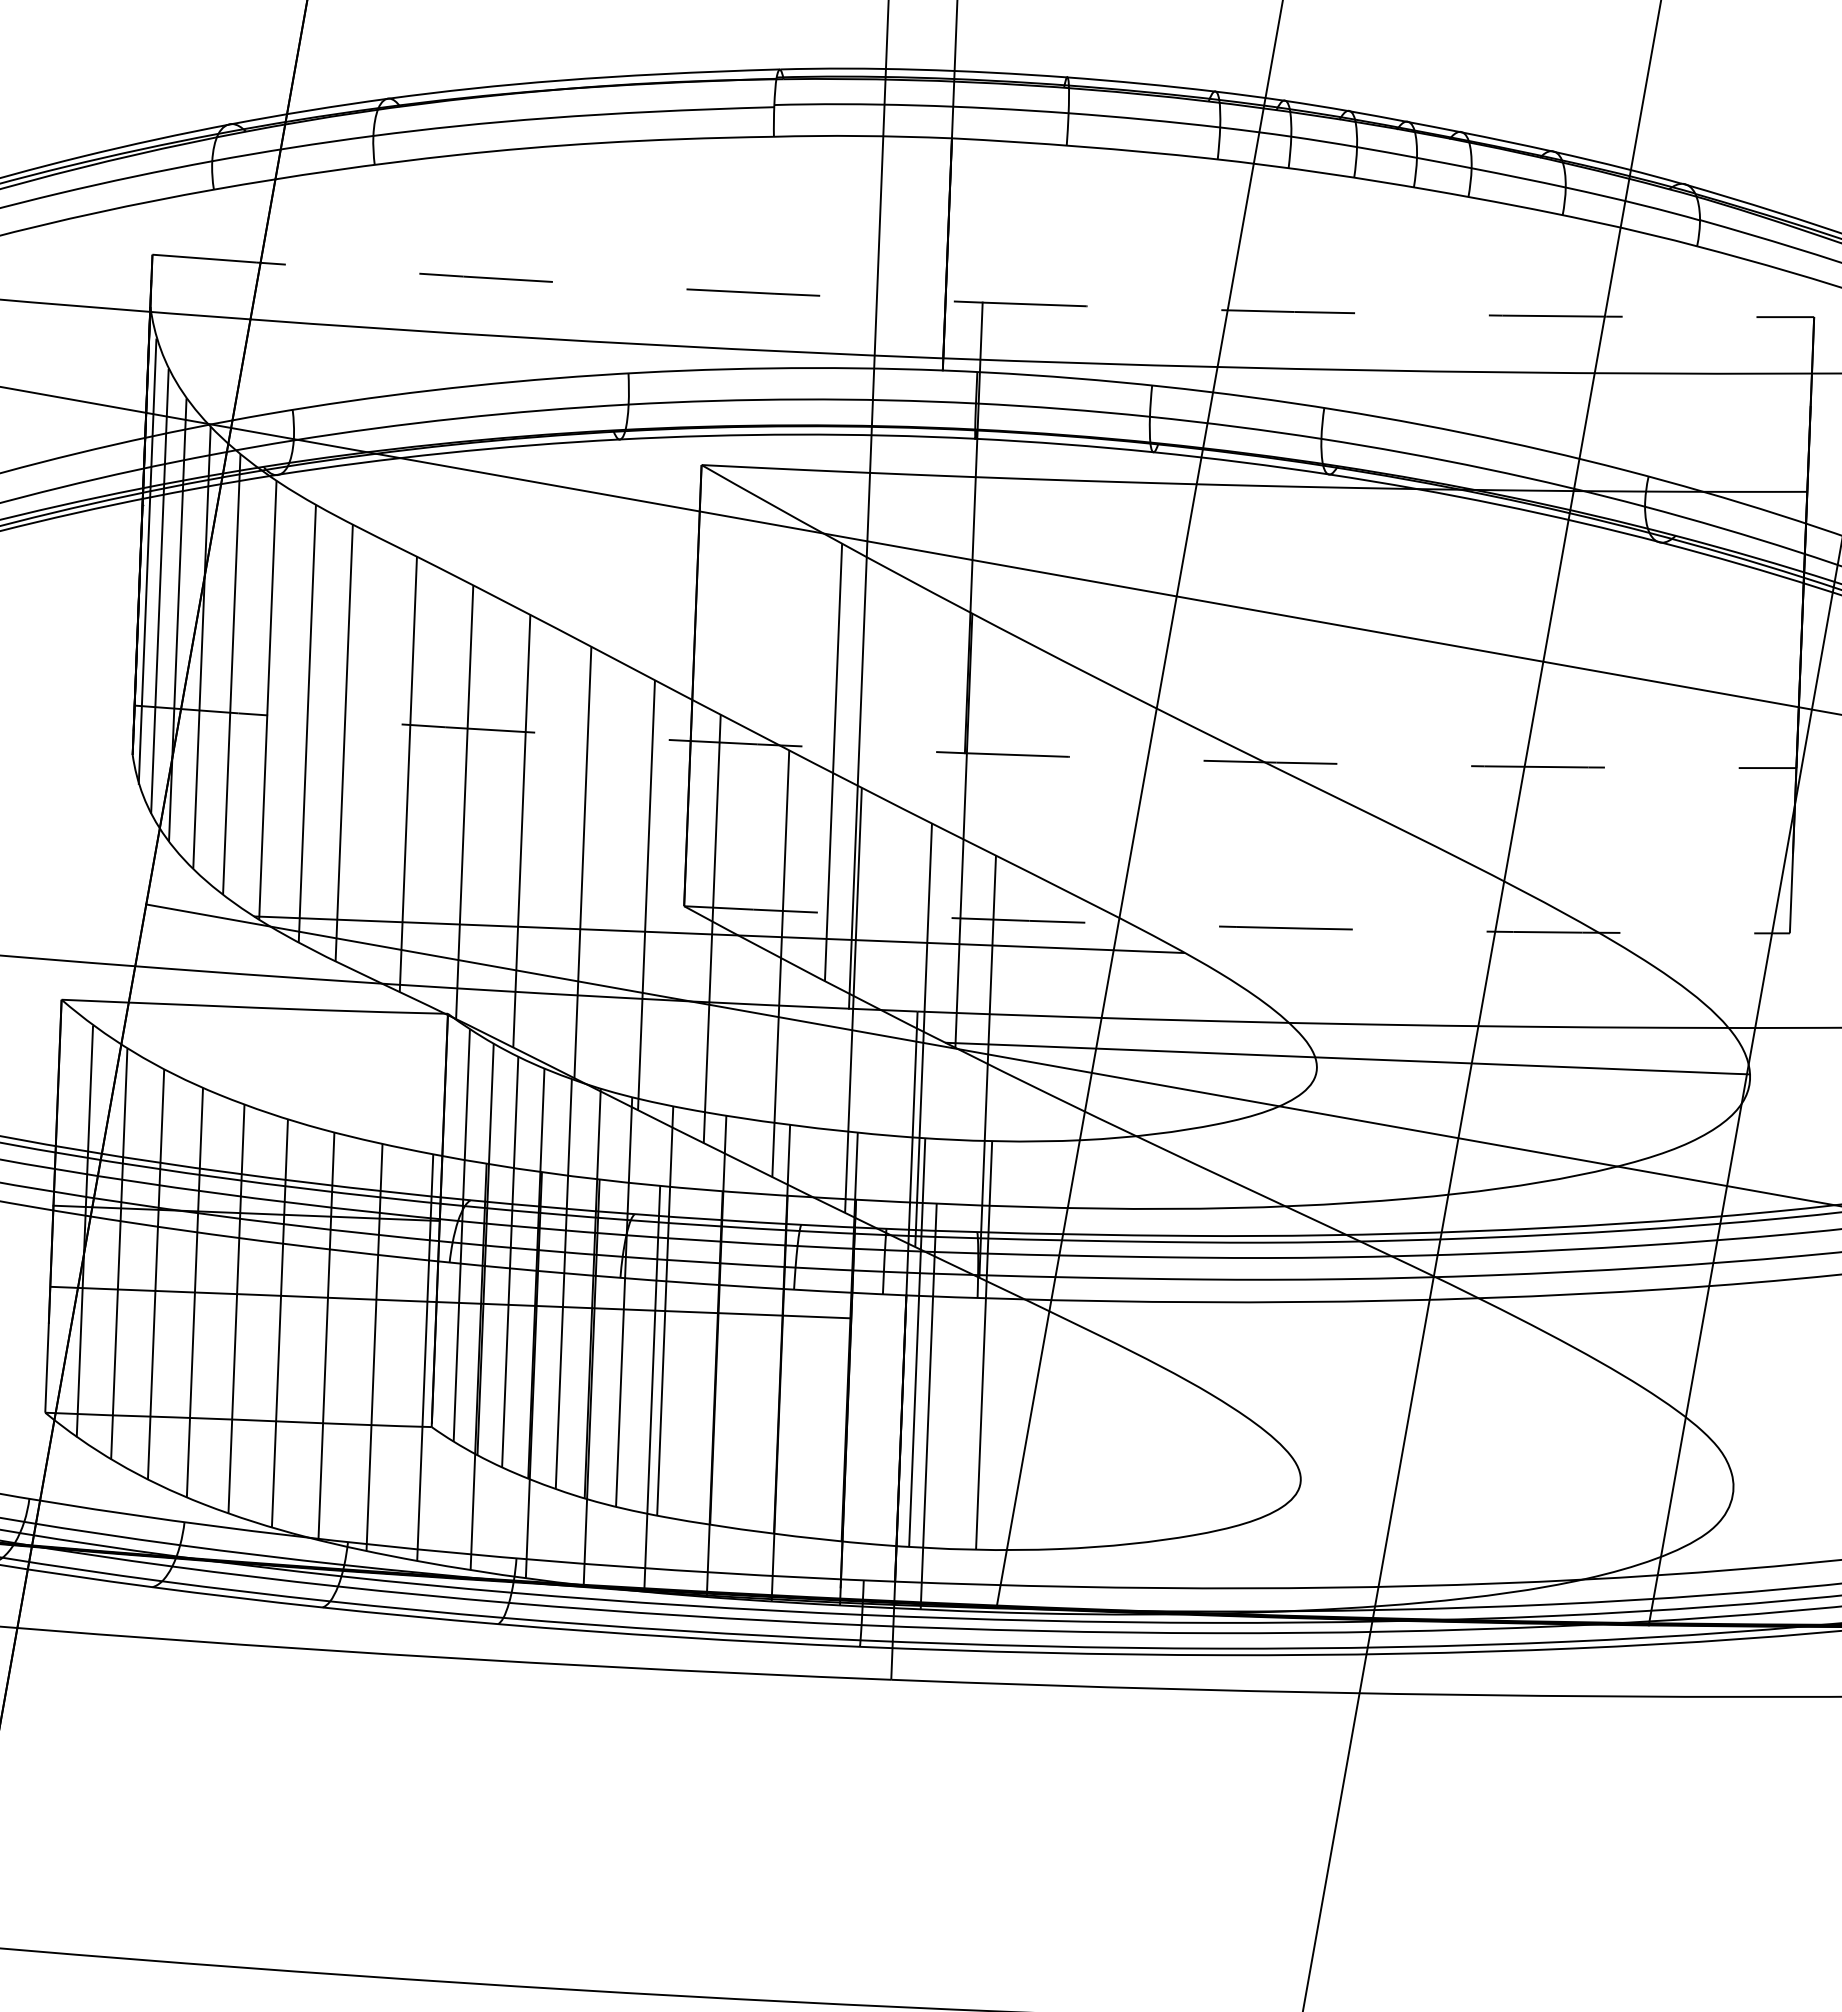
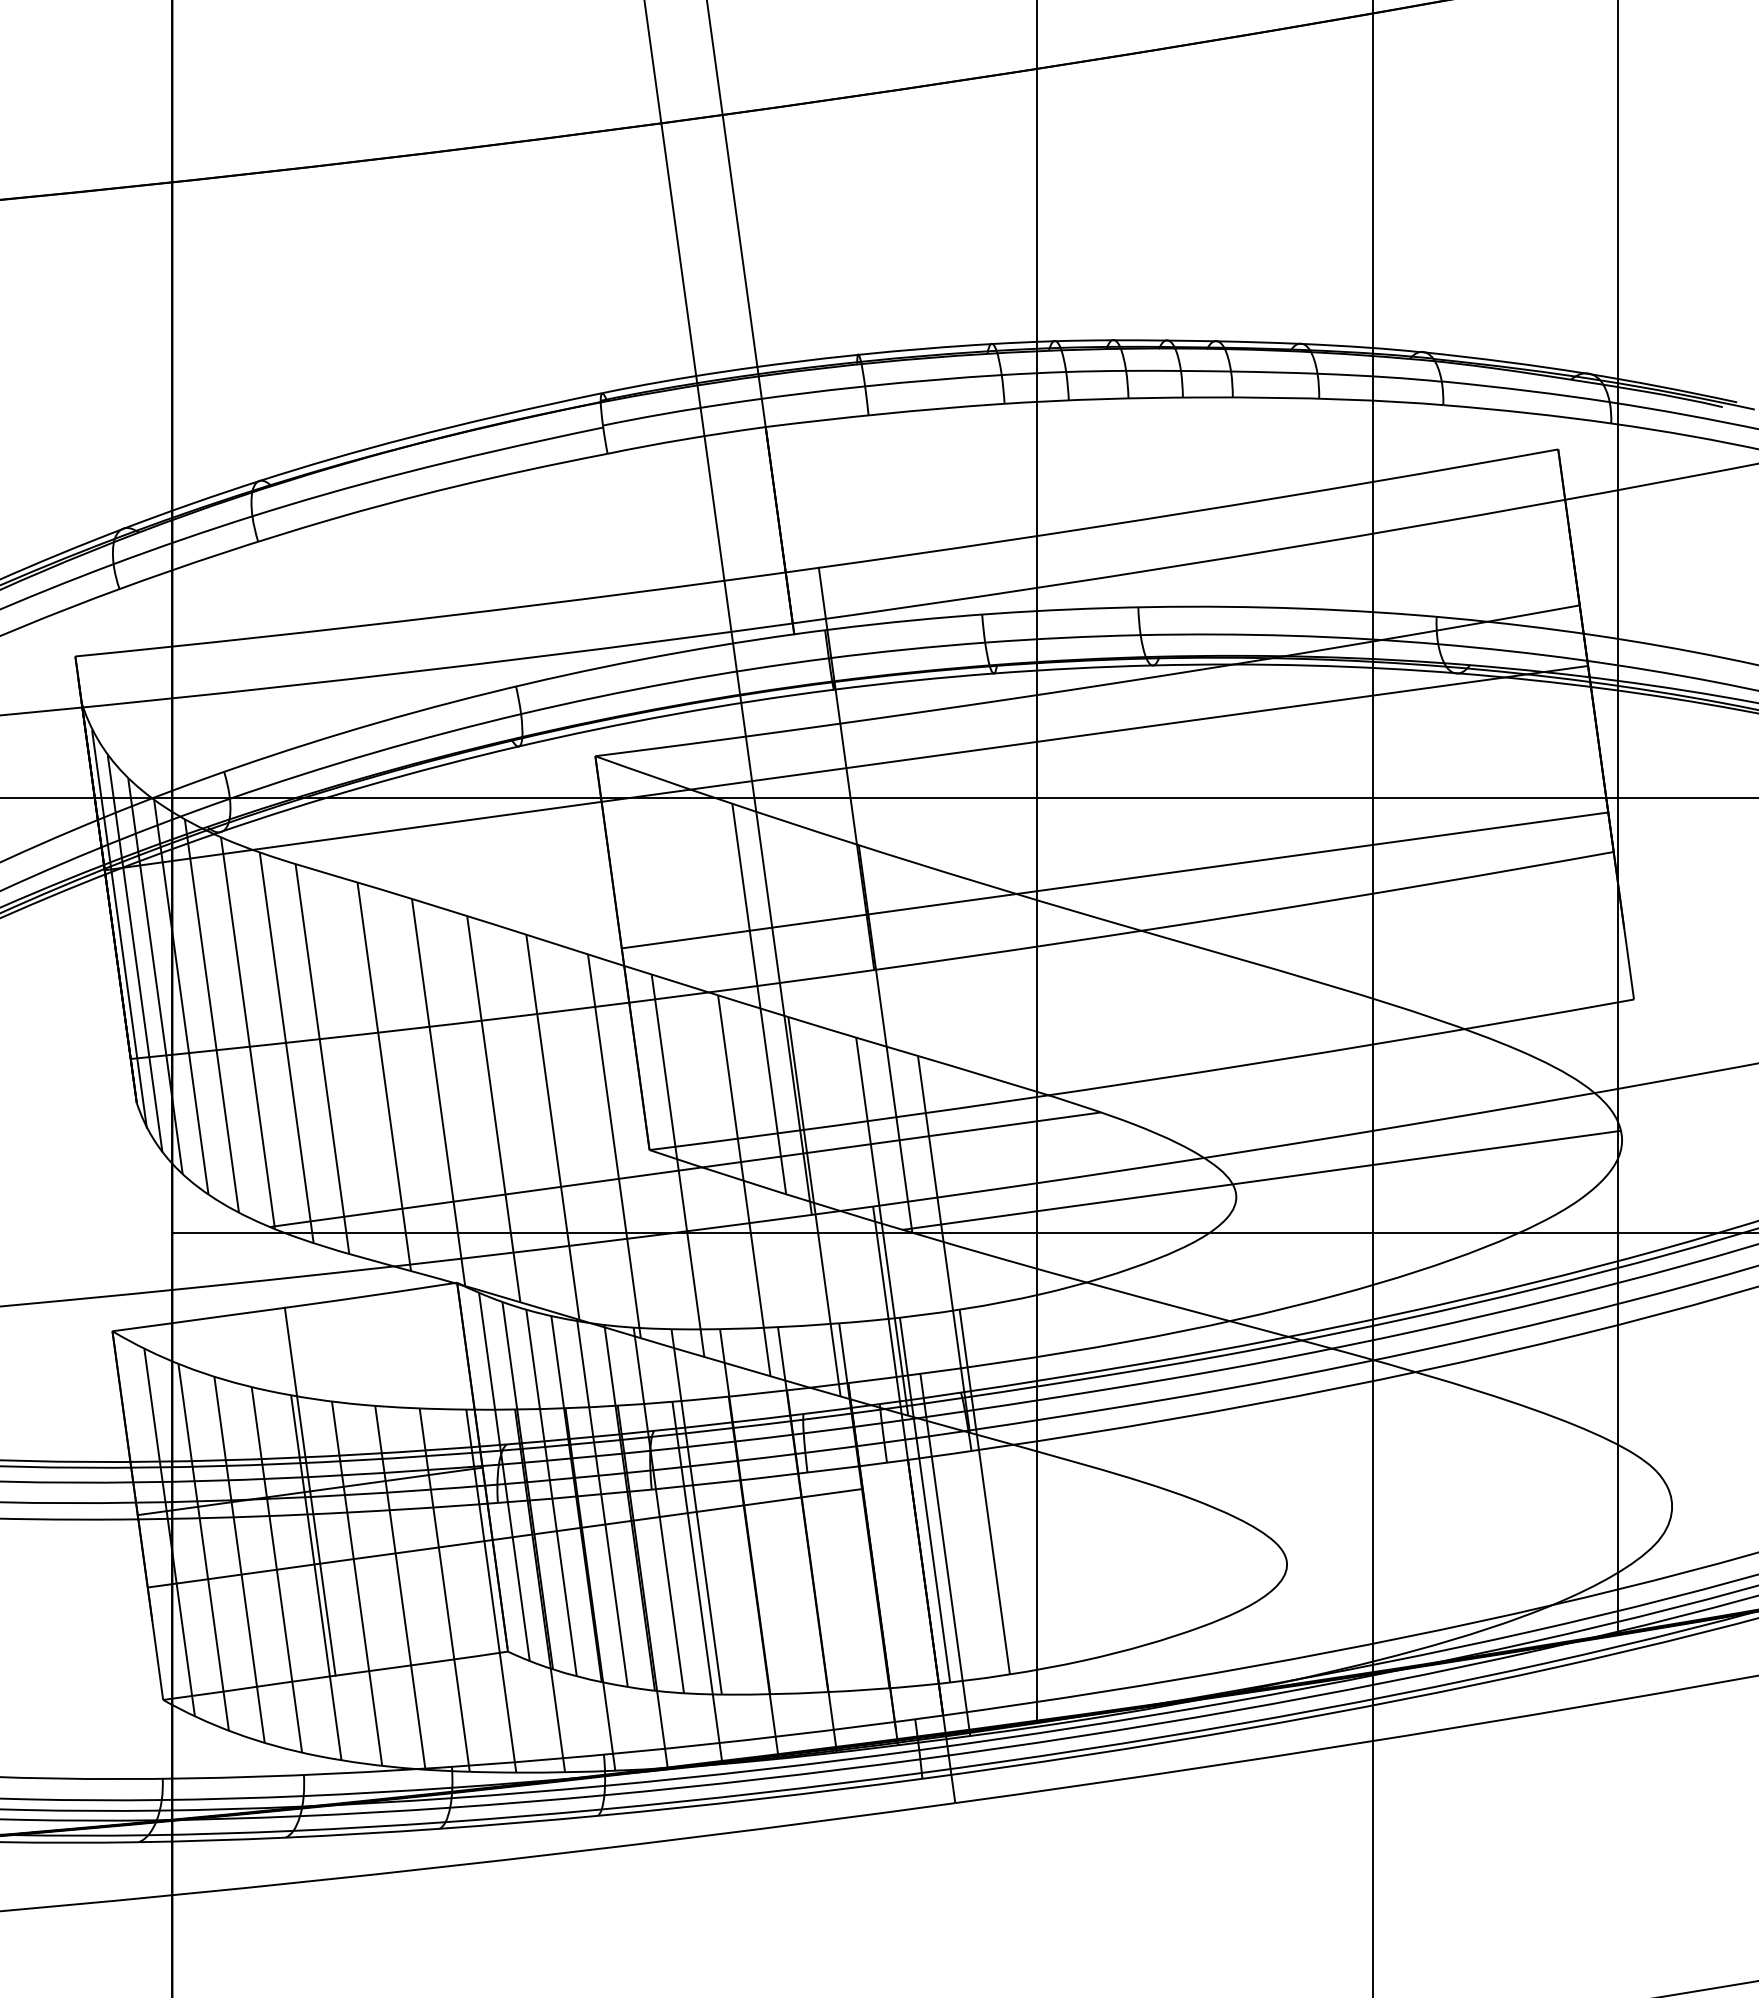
arc: (982, 302) -> (818, 567), dashed -> solid
line: (974, 526) -> (846, 767), added
line: (1245, 702) -> (1114, 880), added
arc: (965, 753) -> (874, 970), dashed -> solid
arc: (1236, 927) -> (1142, 1081), dashed -> solid
line: (245, 1213) -> (309, 1491), added

